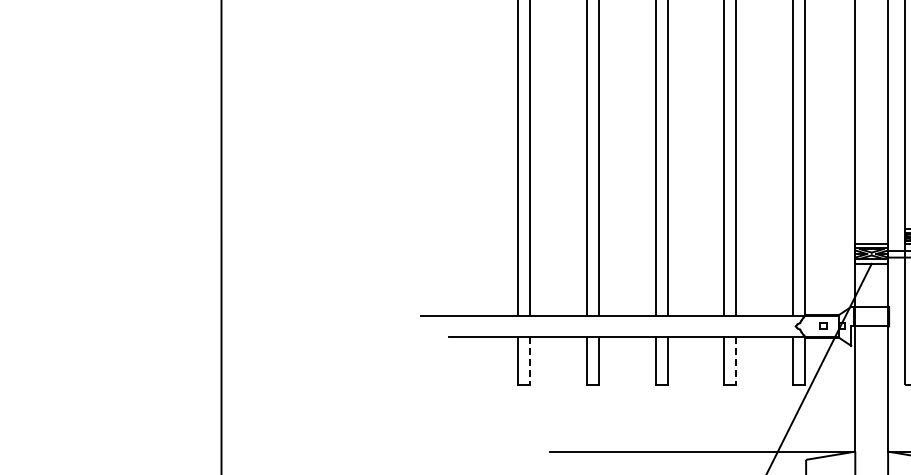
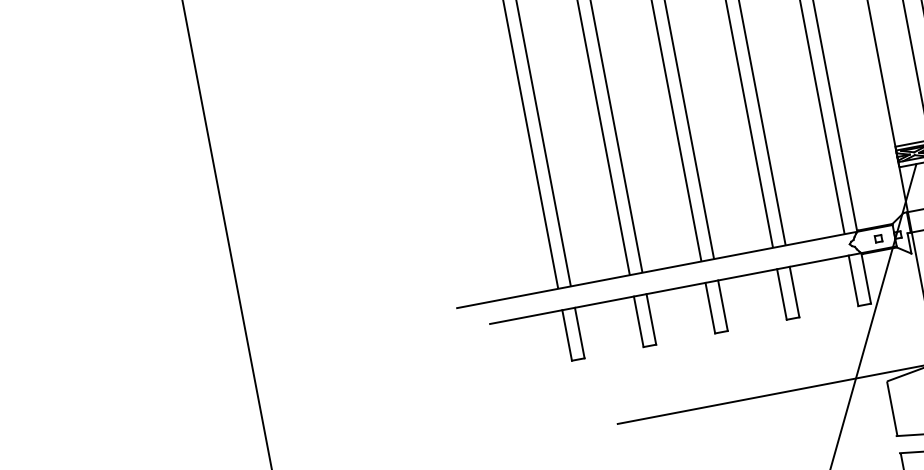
line: (530, 361) -> (580, 333), dashed -> solid
line: (736, 361) -> (794, 292), dashed -> solid

